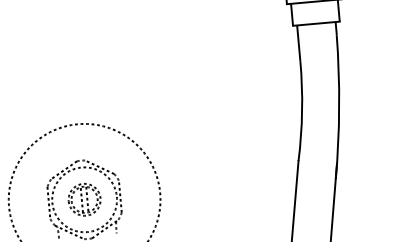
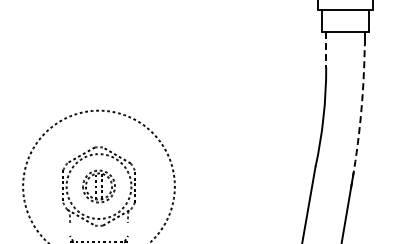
line: (299, 43) -> (326, 49), solid -> dashed
arc: (338, 107) -> (360, 117), solid -> dashed

